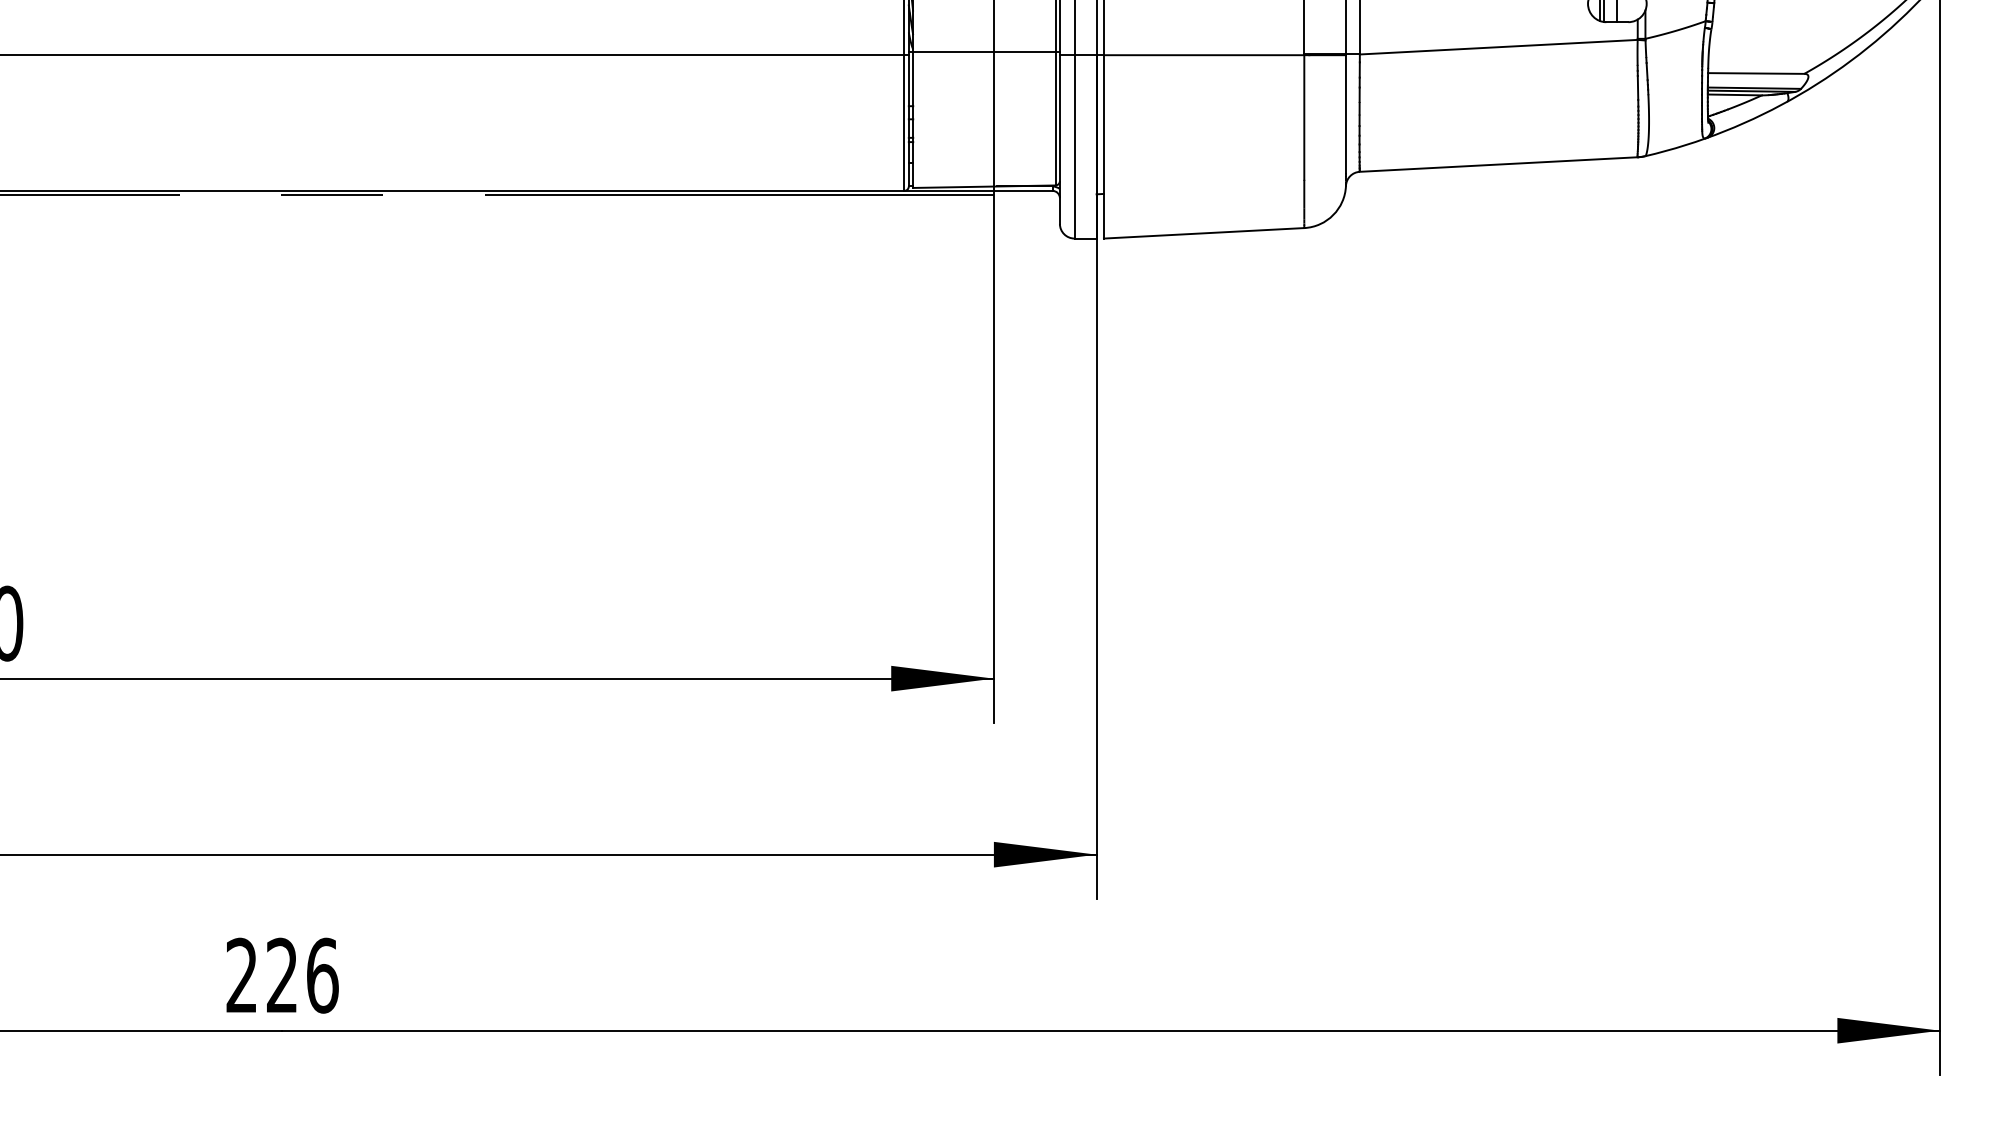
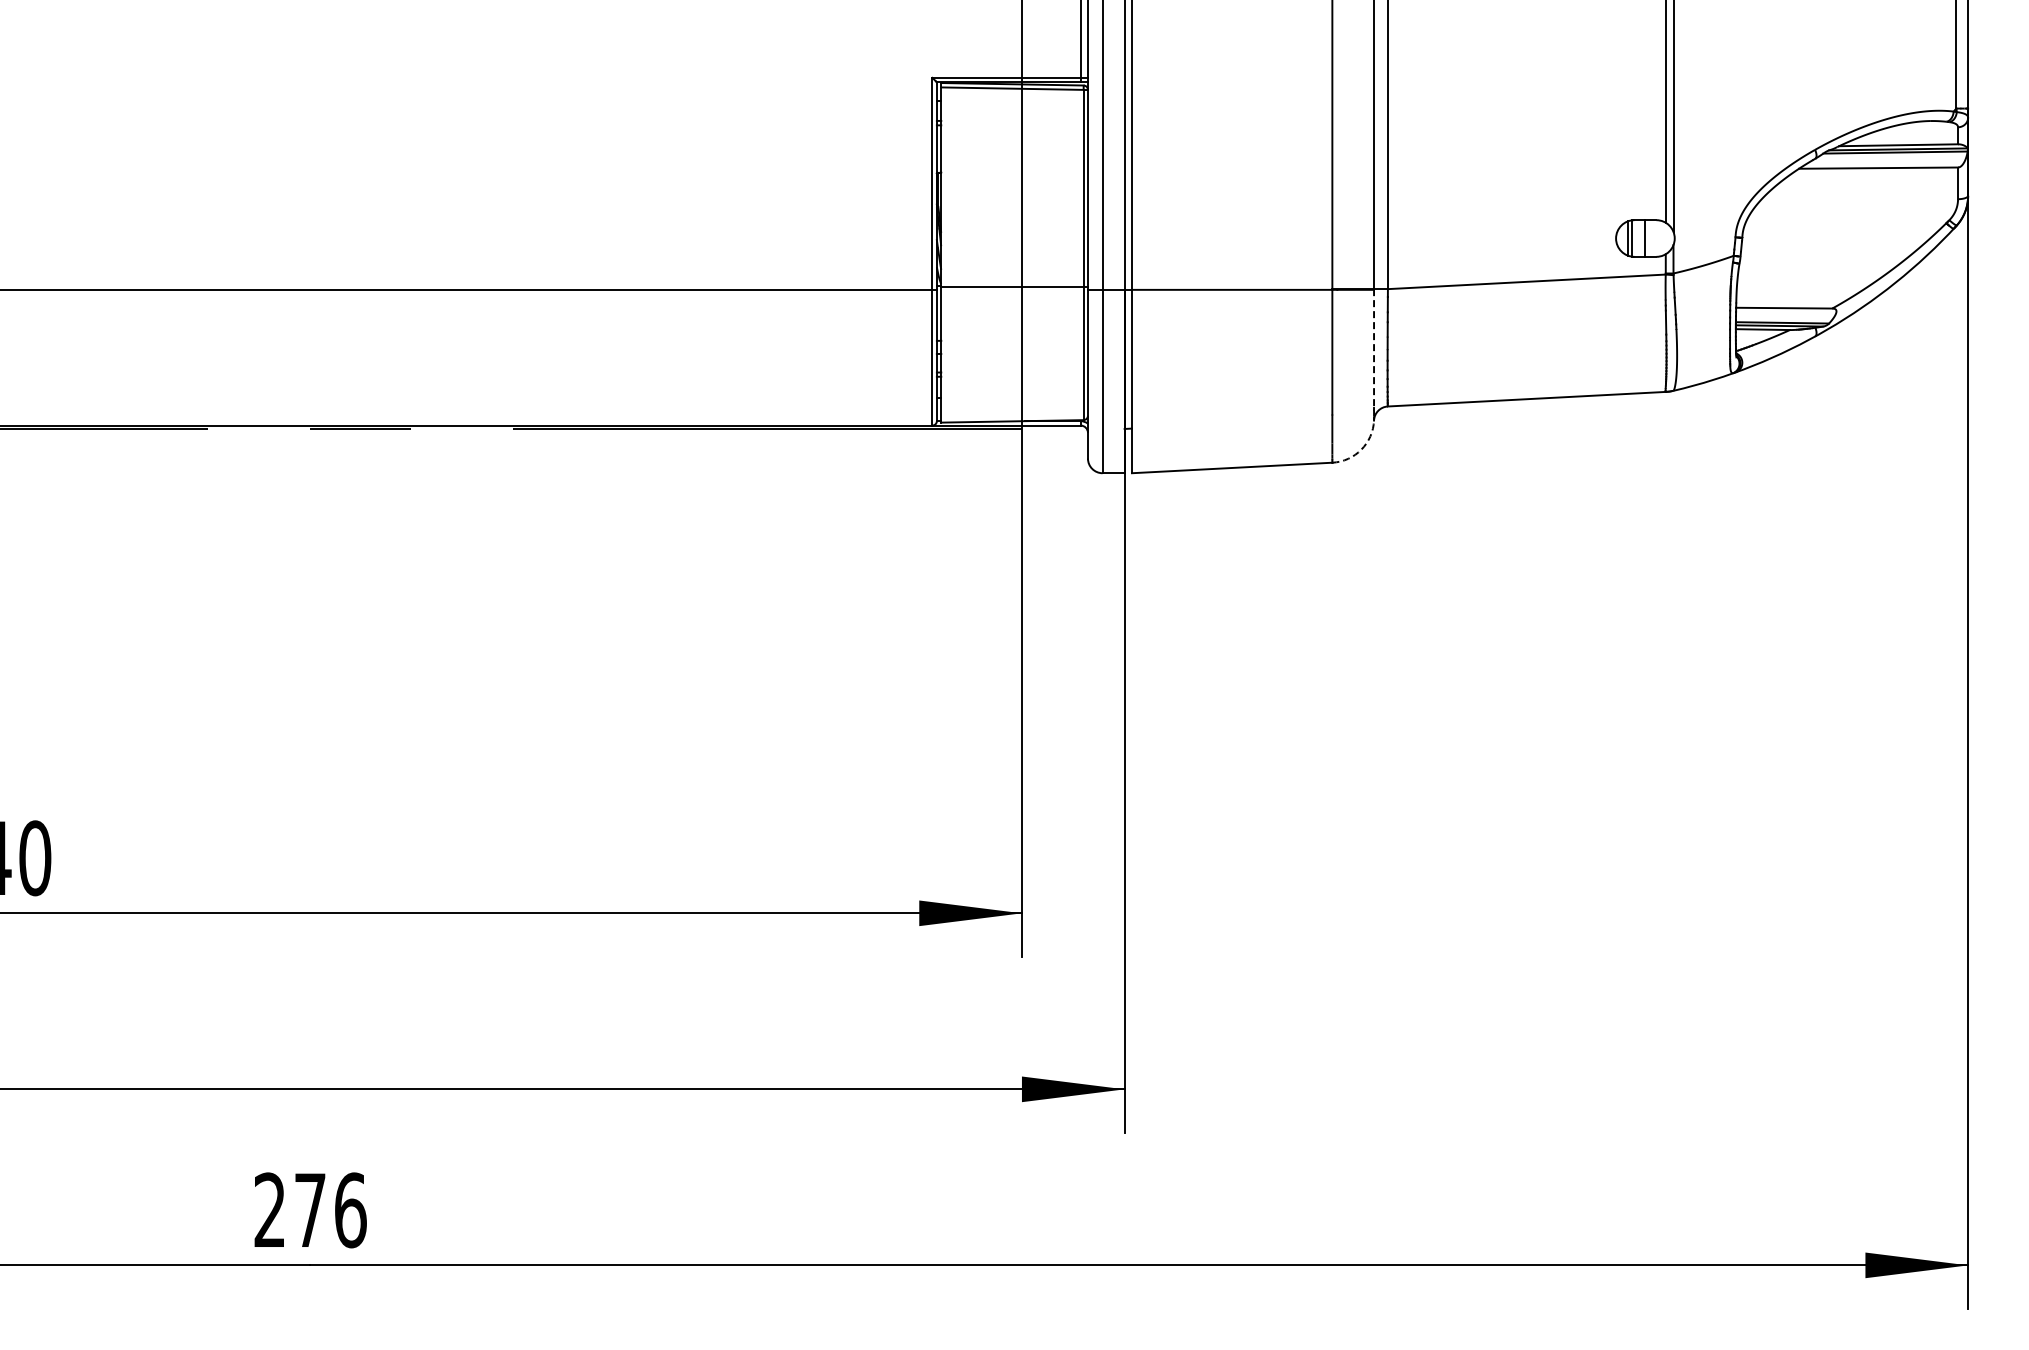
line: (1346, 113) -> (1374, 348), solid -> dashed
arc: (1333, 214) -> (1361, 449), solid -> dashed
text: (282, 974) -> (310, 1209), 226 -> 276

